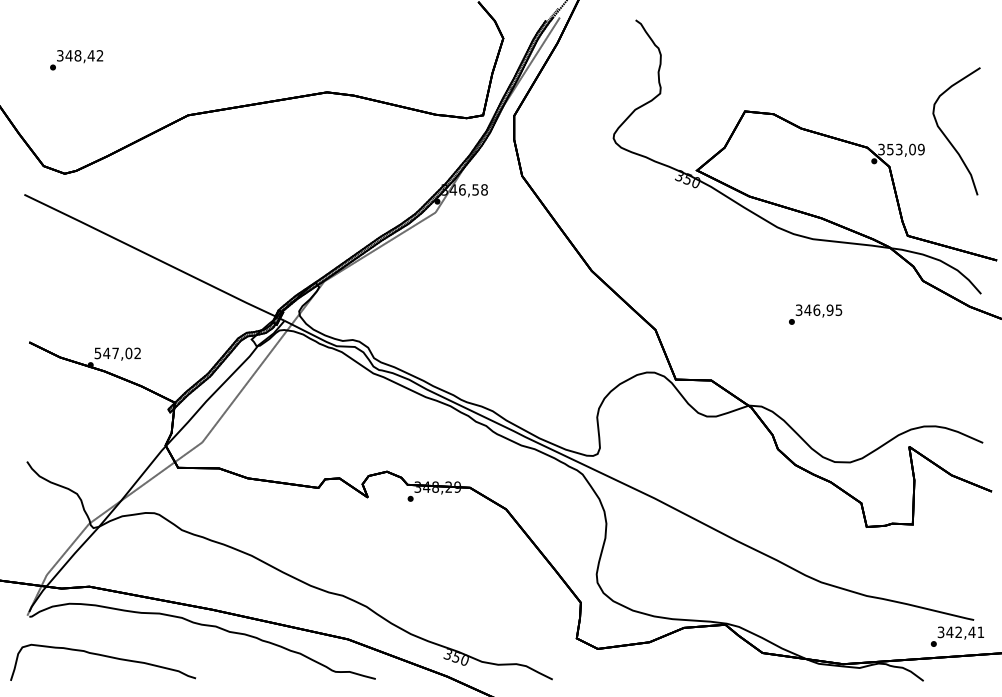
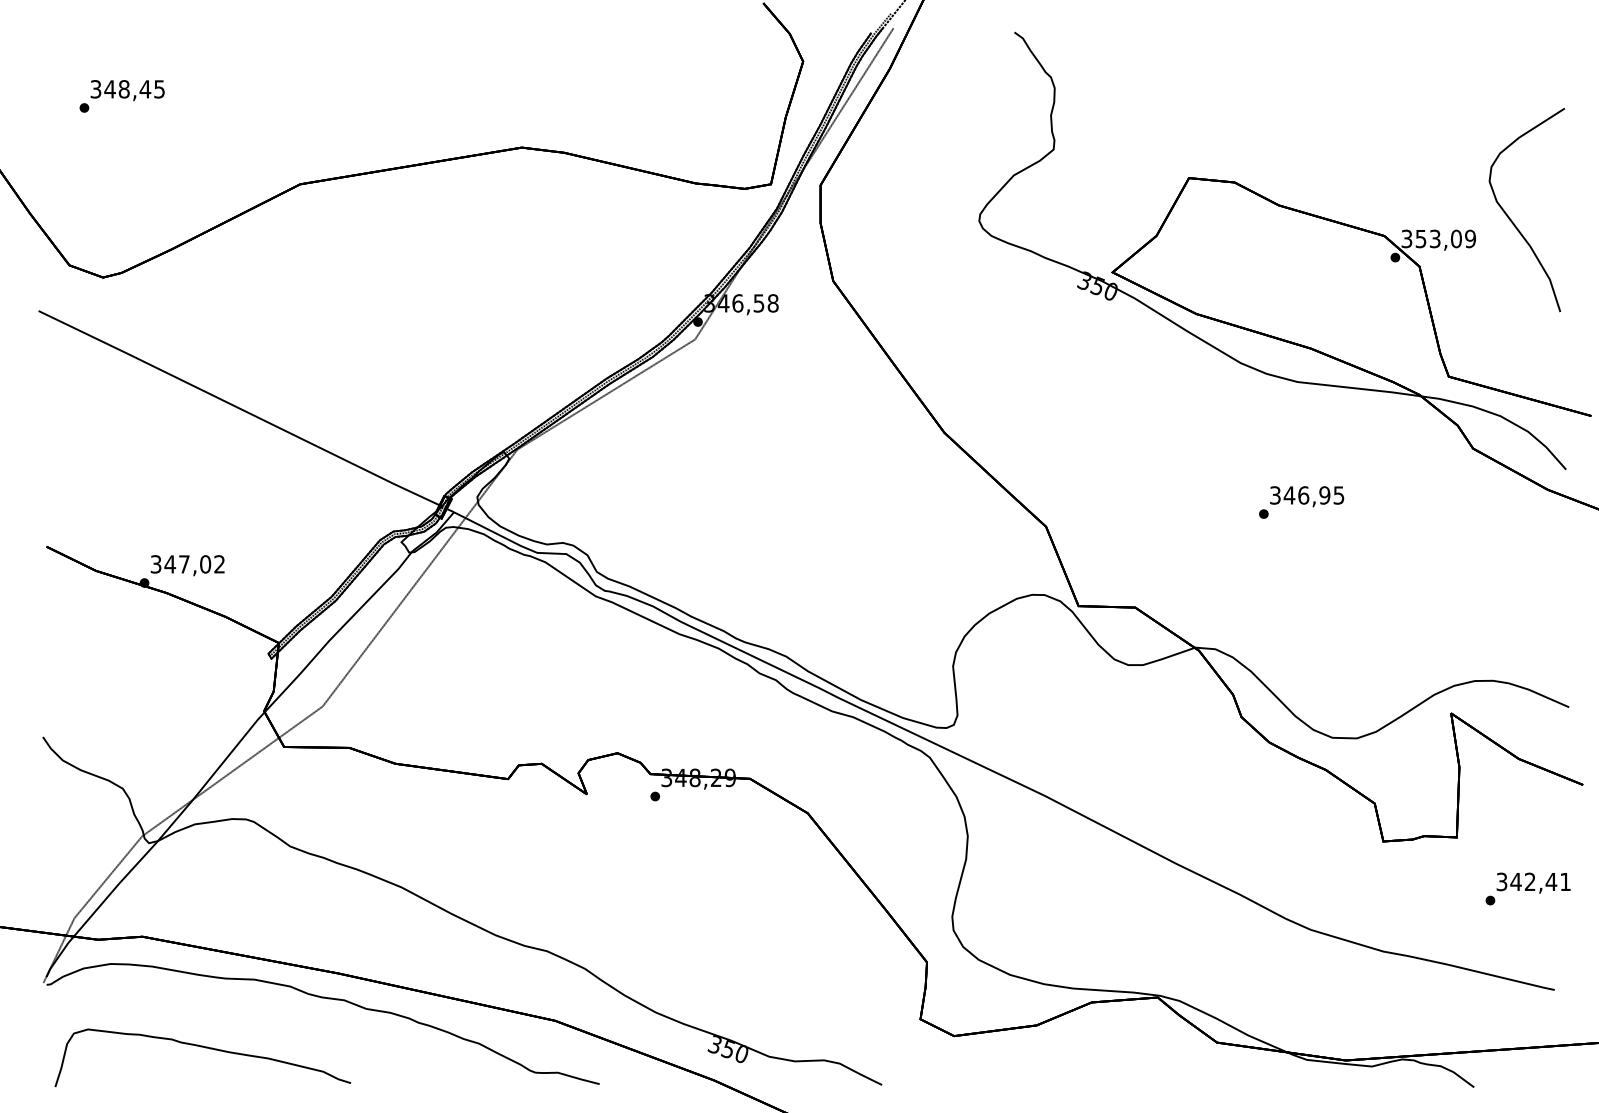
text: (99, 55) -> (158, 88), 348,42 -> 348,45
text: (98, 352) -> (156, 562), 547,02 -> 347,02
text: (956, 636) -> (1526, 888), moved
part: (103, 661) -> (203, 1056), moved

